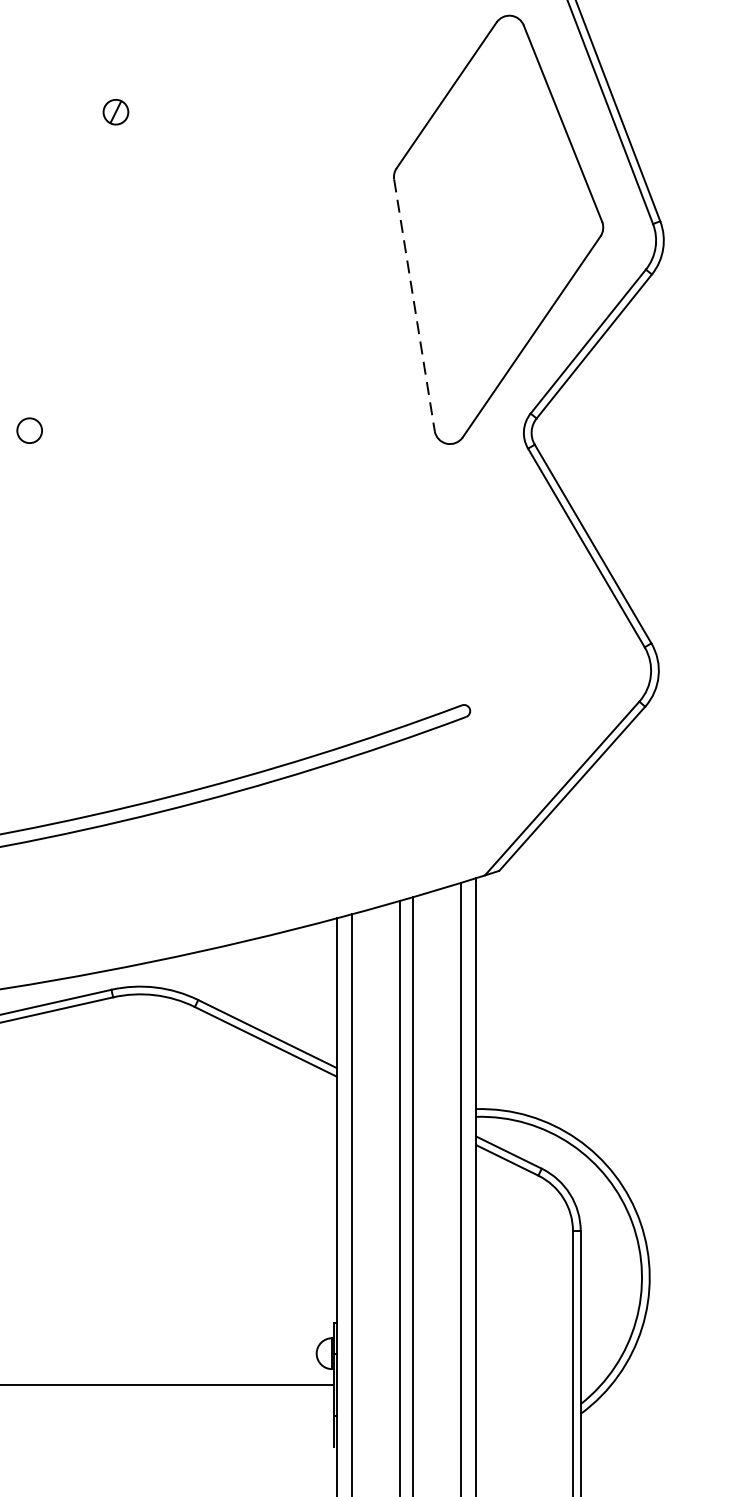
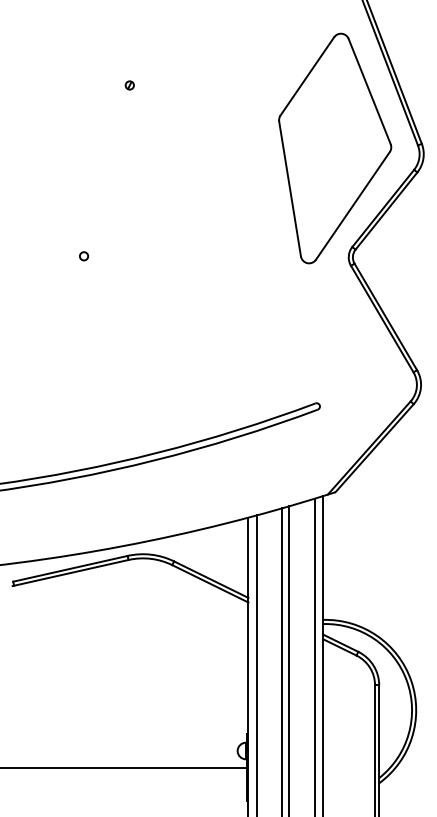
part: (114, 112) -> (129, 85), size x0.62
line: (415, 306) -> (290, 189), dashed -> solid
circle: (31, 431) -> (84, 256), size x0.62

